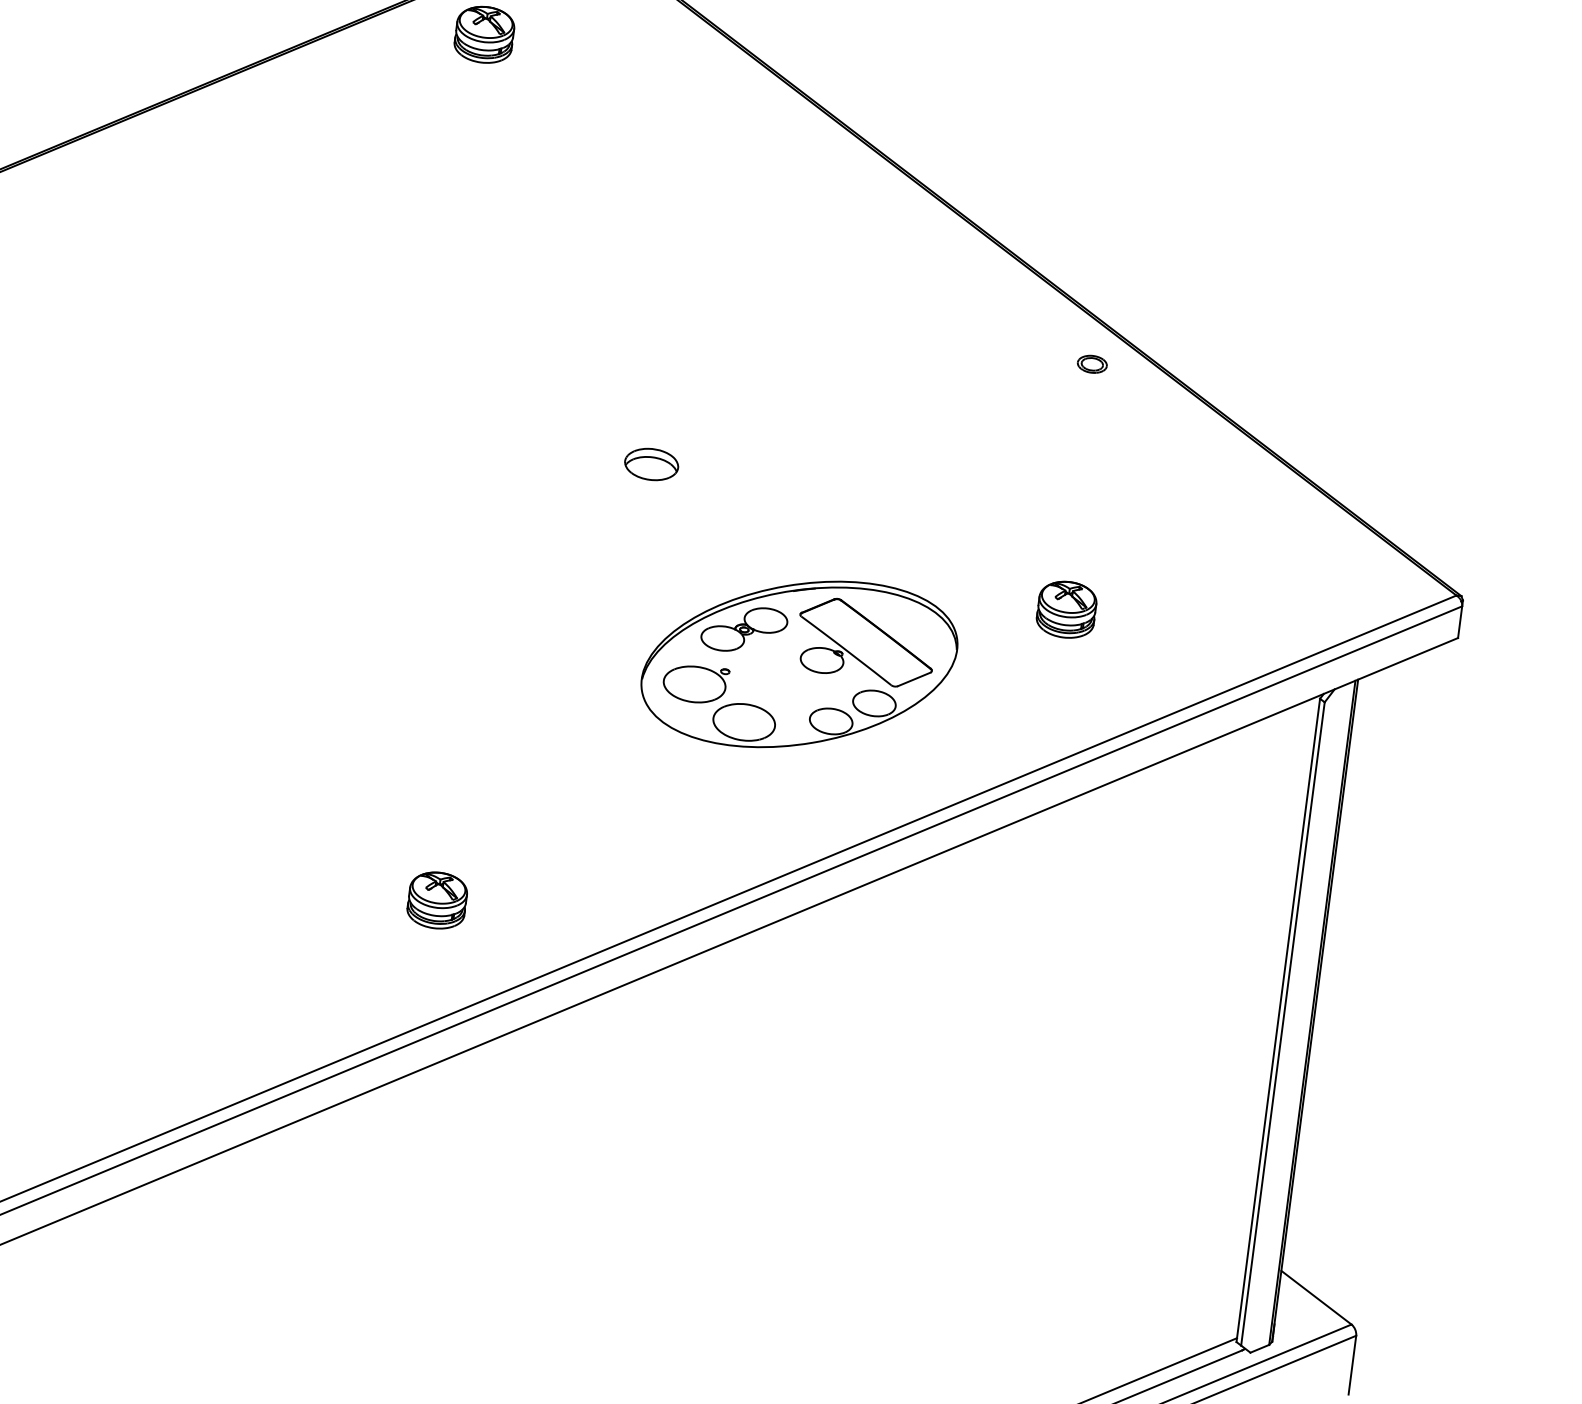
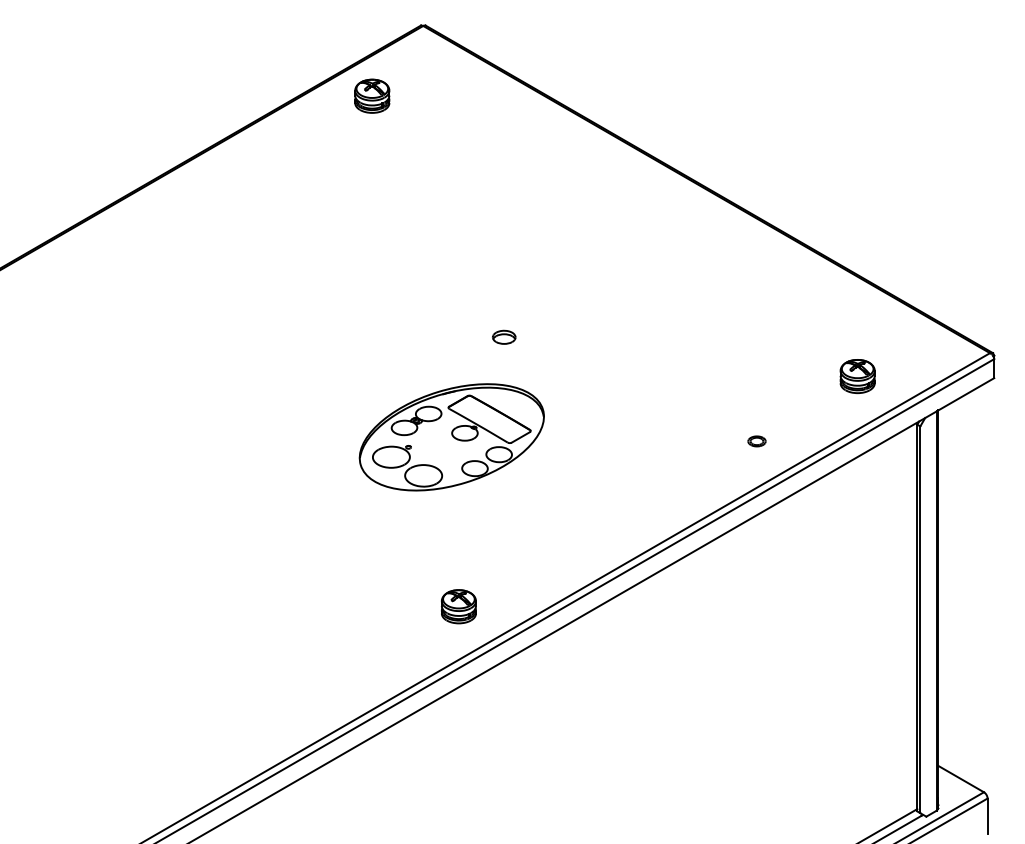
part: (1091, 364) -> (756, 441), moved
part: (652, 462) -> (504, 336), size x0.71
part: (1066, 609) -> (857, 376), moved
part: (798, 664) -> (451, 437), moved
part: (436, 900) -> (458, 606), moved

